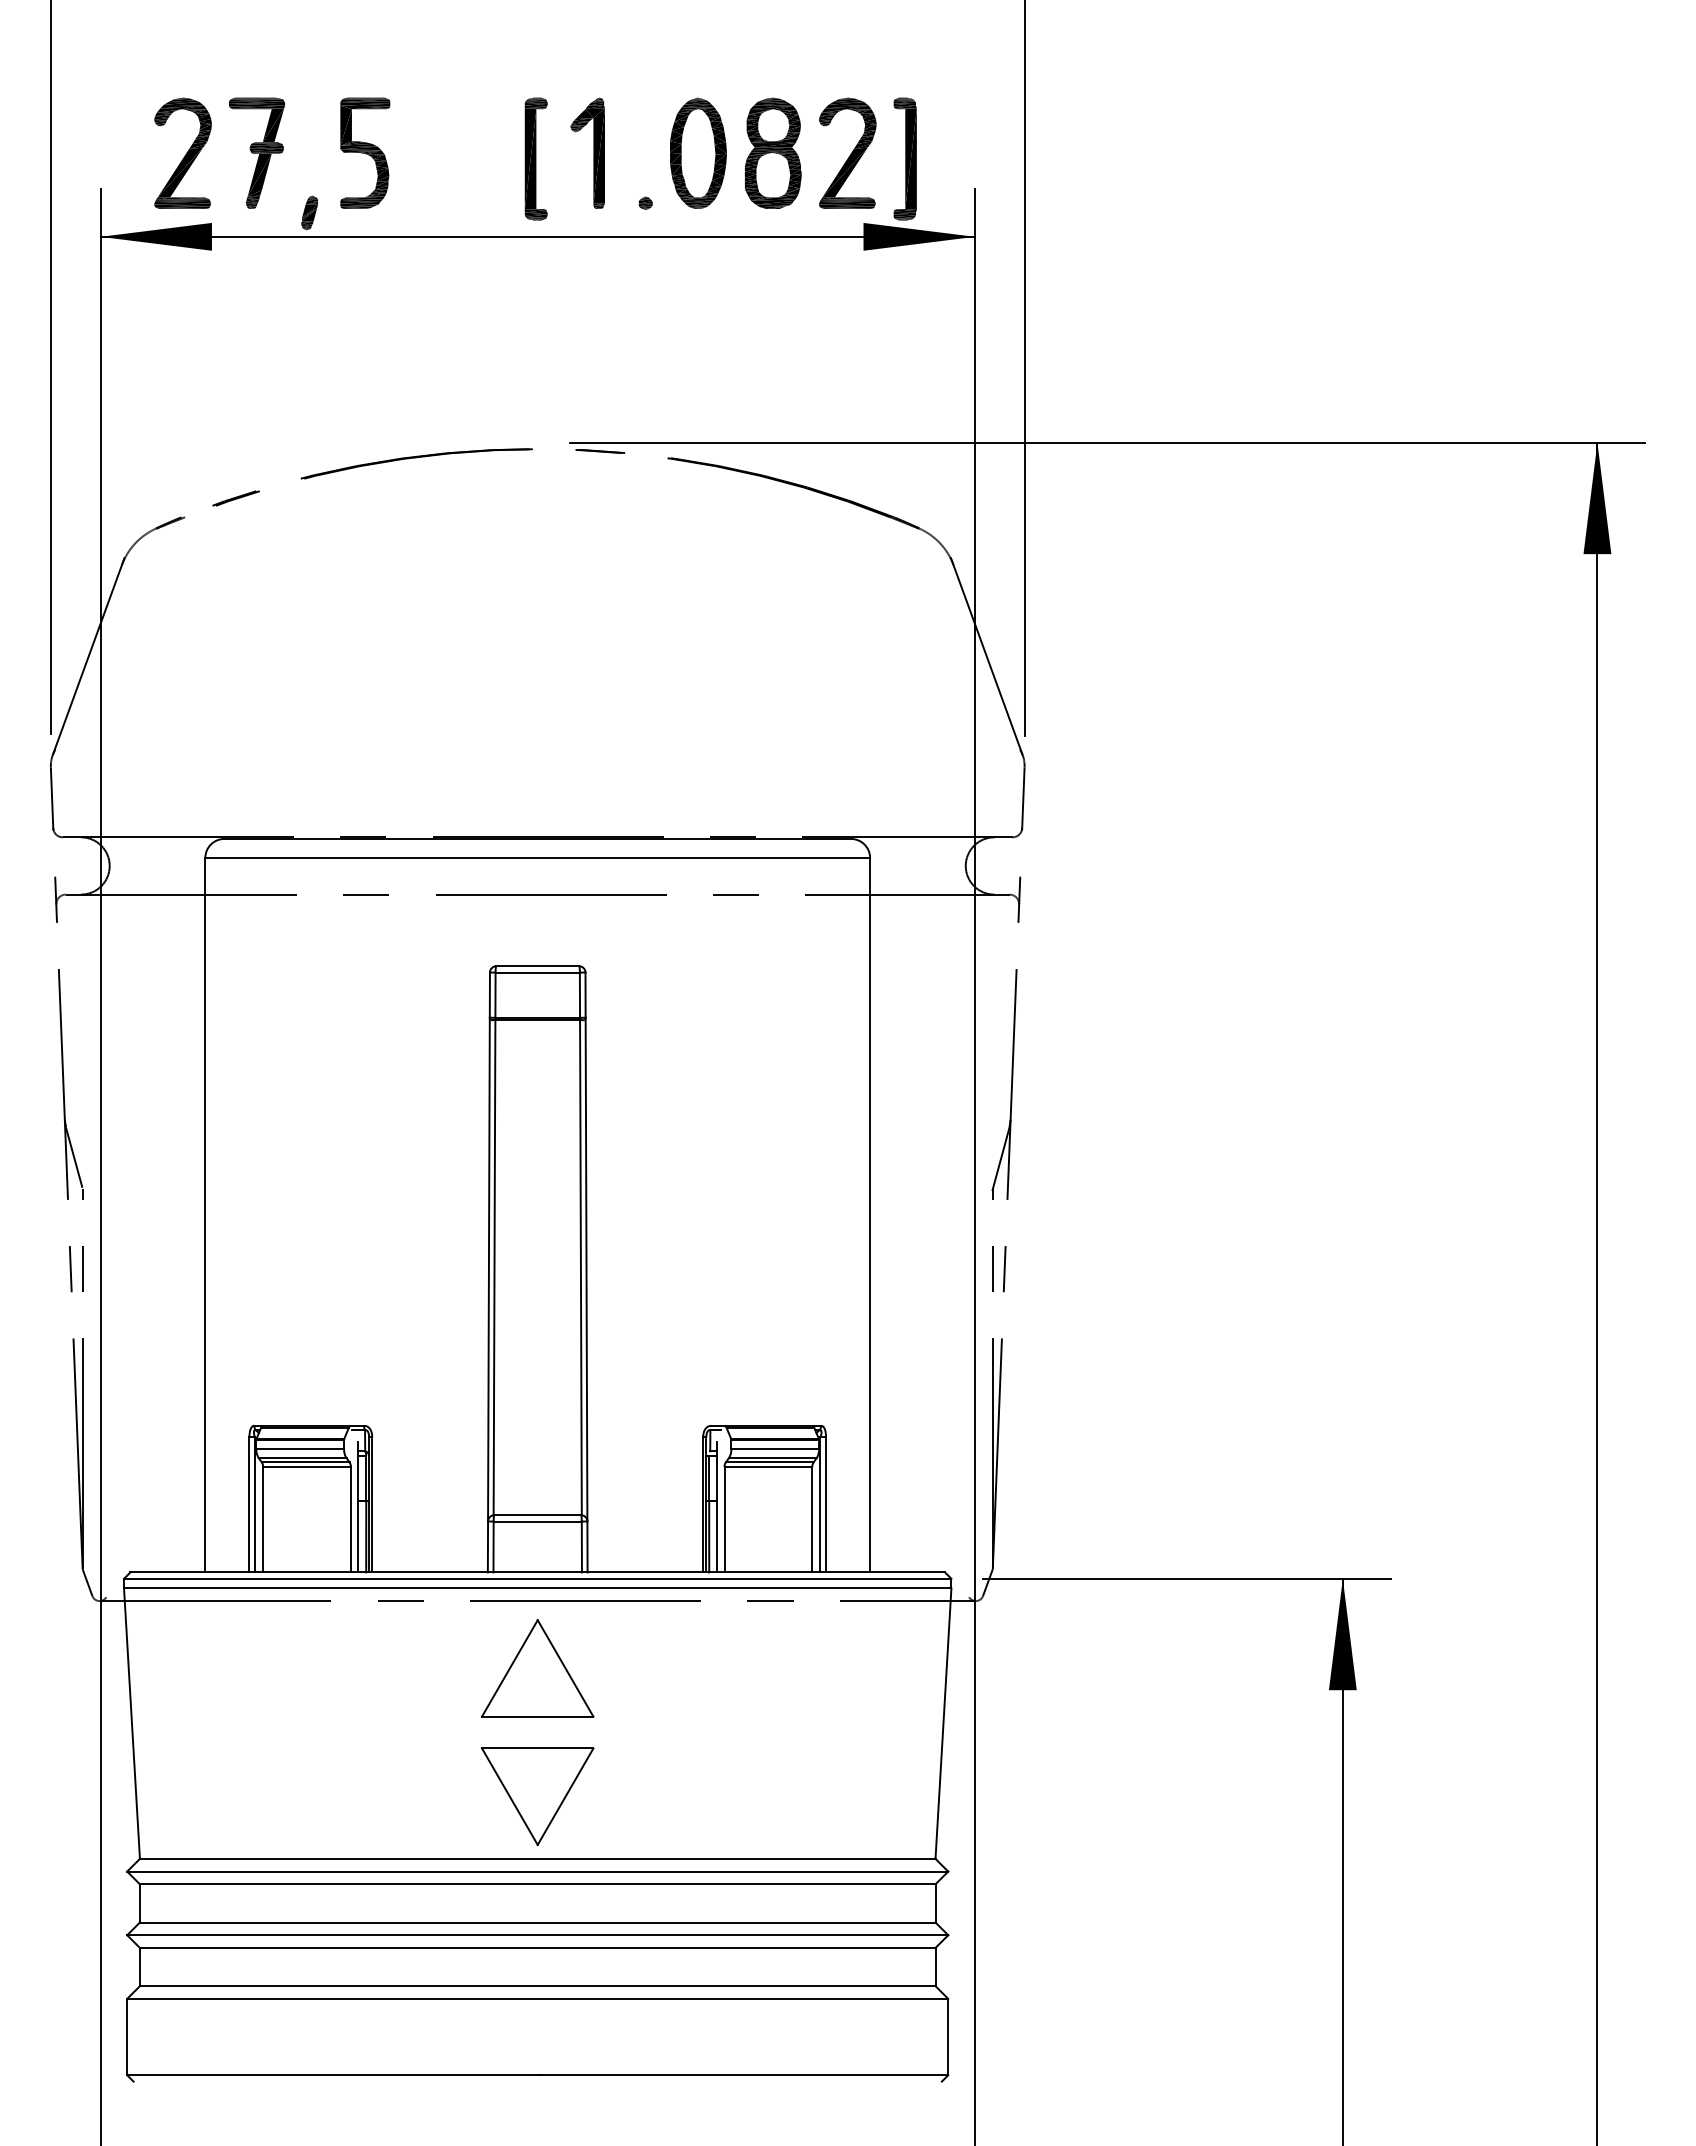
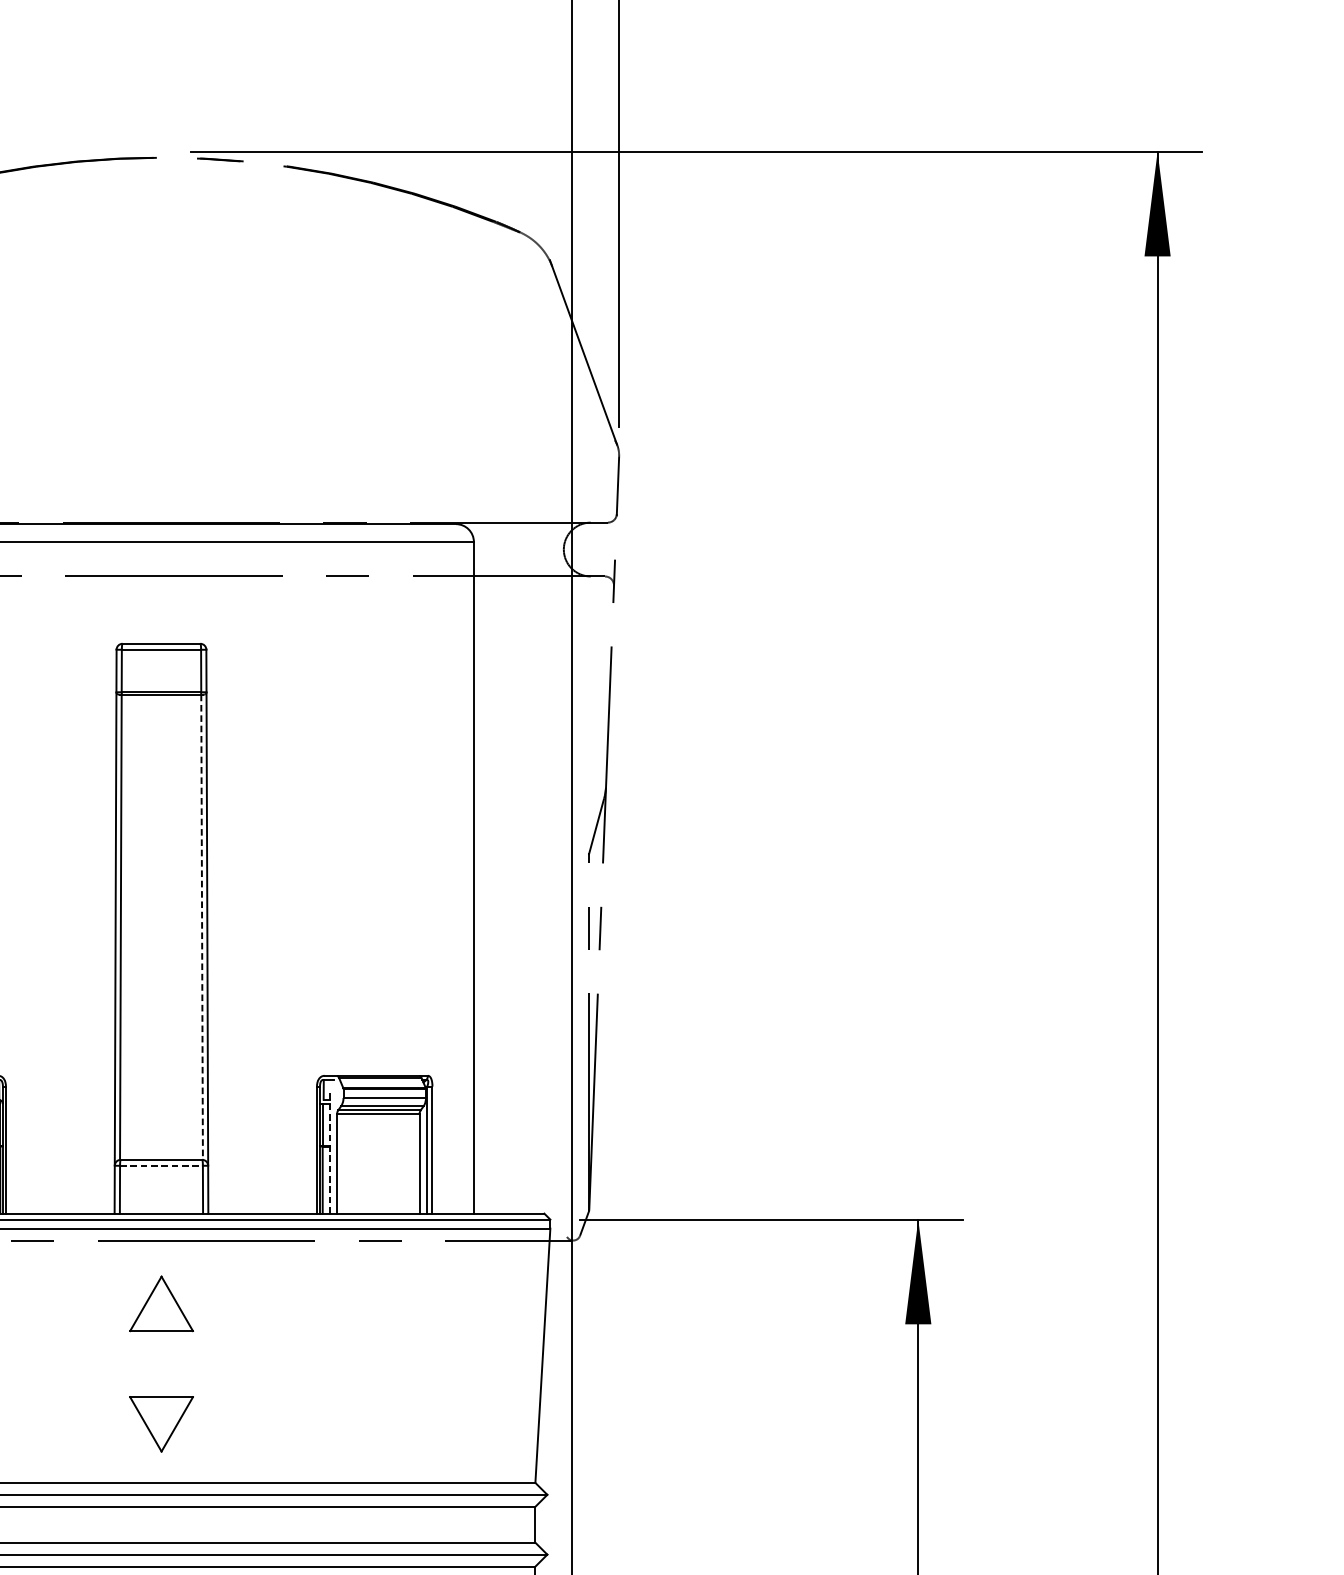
line: (580, 1268) -> (201, 927), solid -> dashed
line: (717, 1506) -> (330, 1151), solid -> dashed
line: (538, 1521) -> (162, 1165), solid -> dashed
part: (537, 1668) -> (161, 1303), size x0.6
part: (537, 1796) -> (161, 1424), size x0.6

